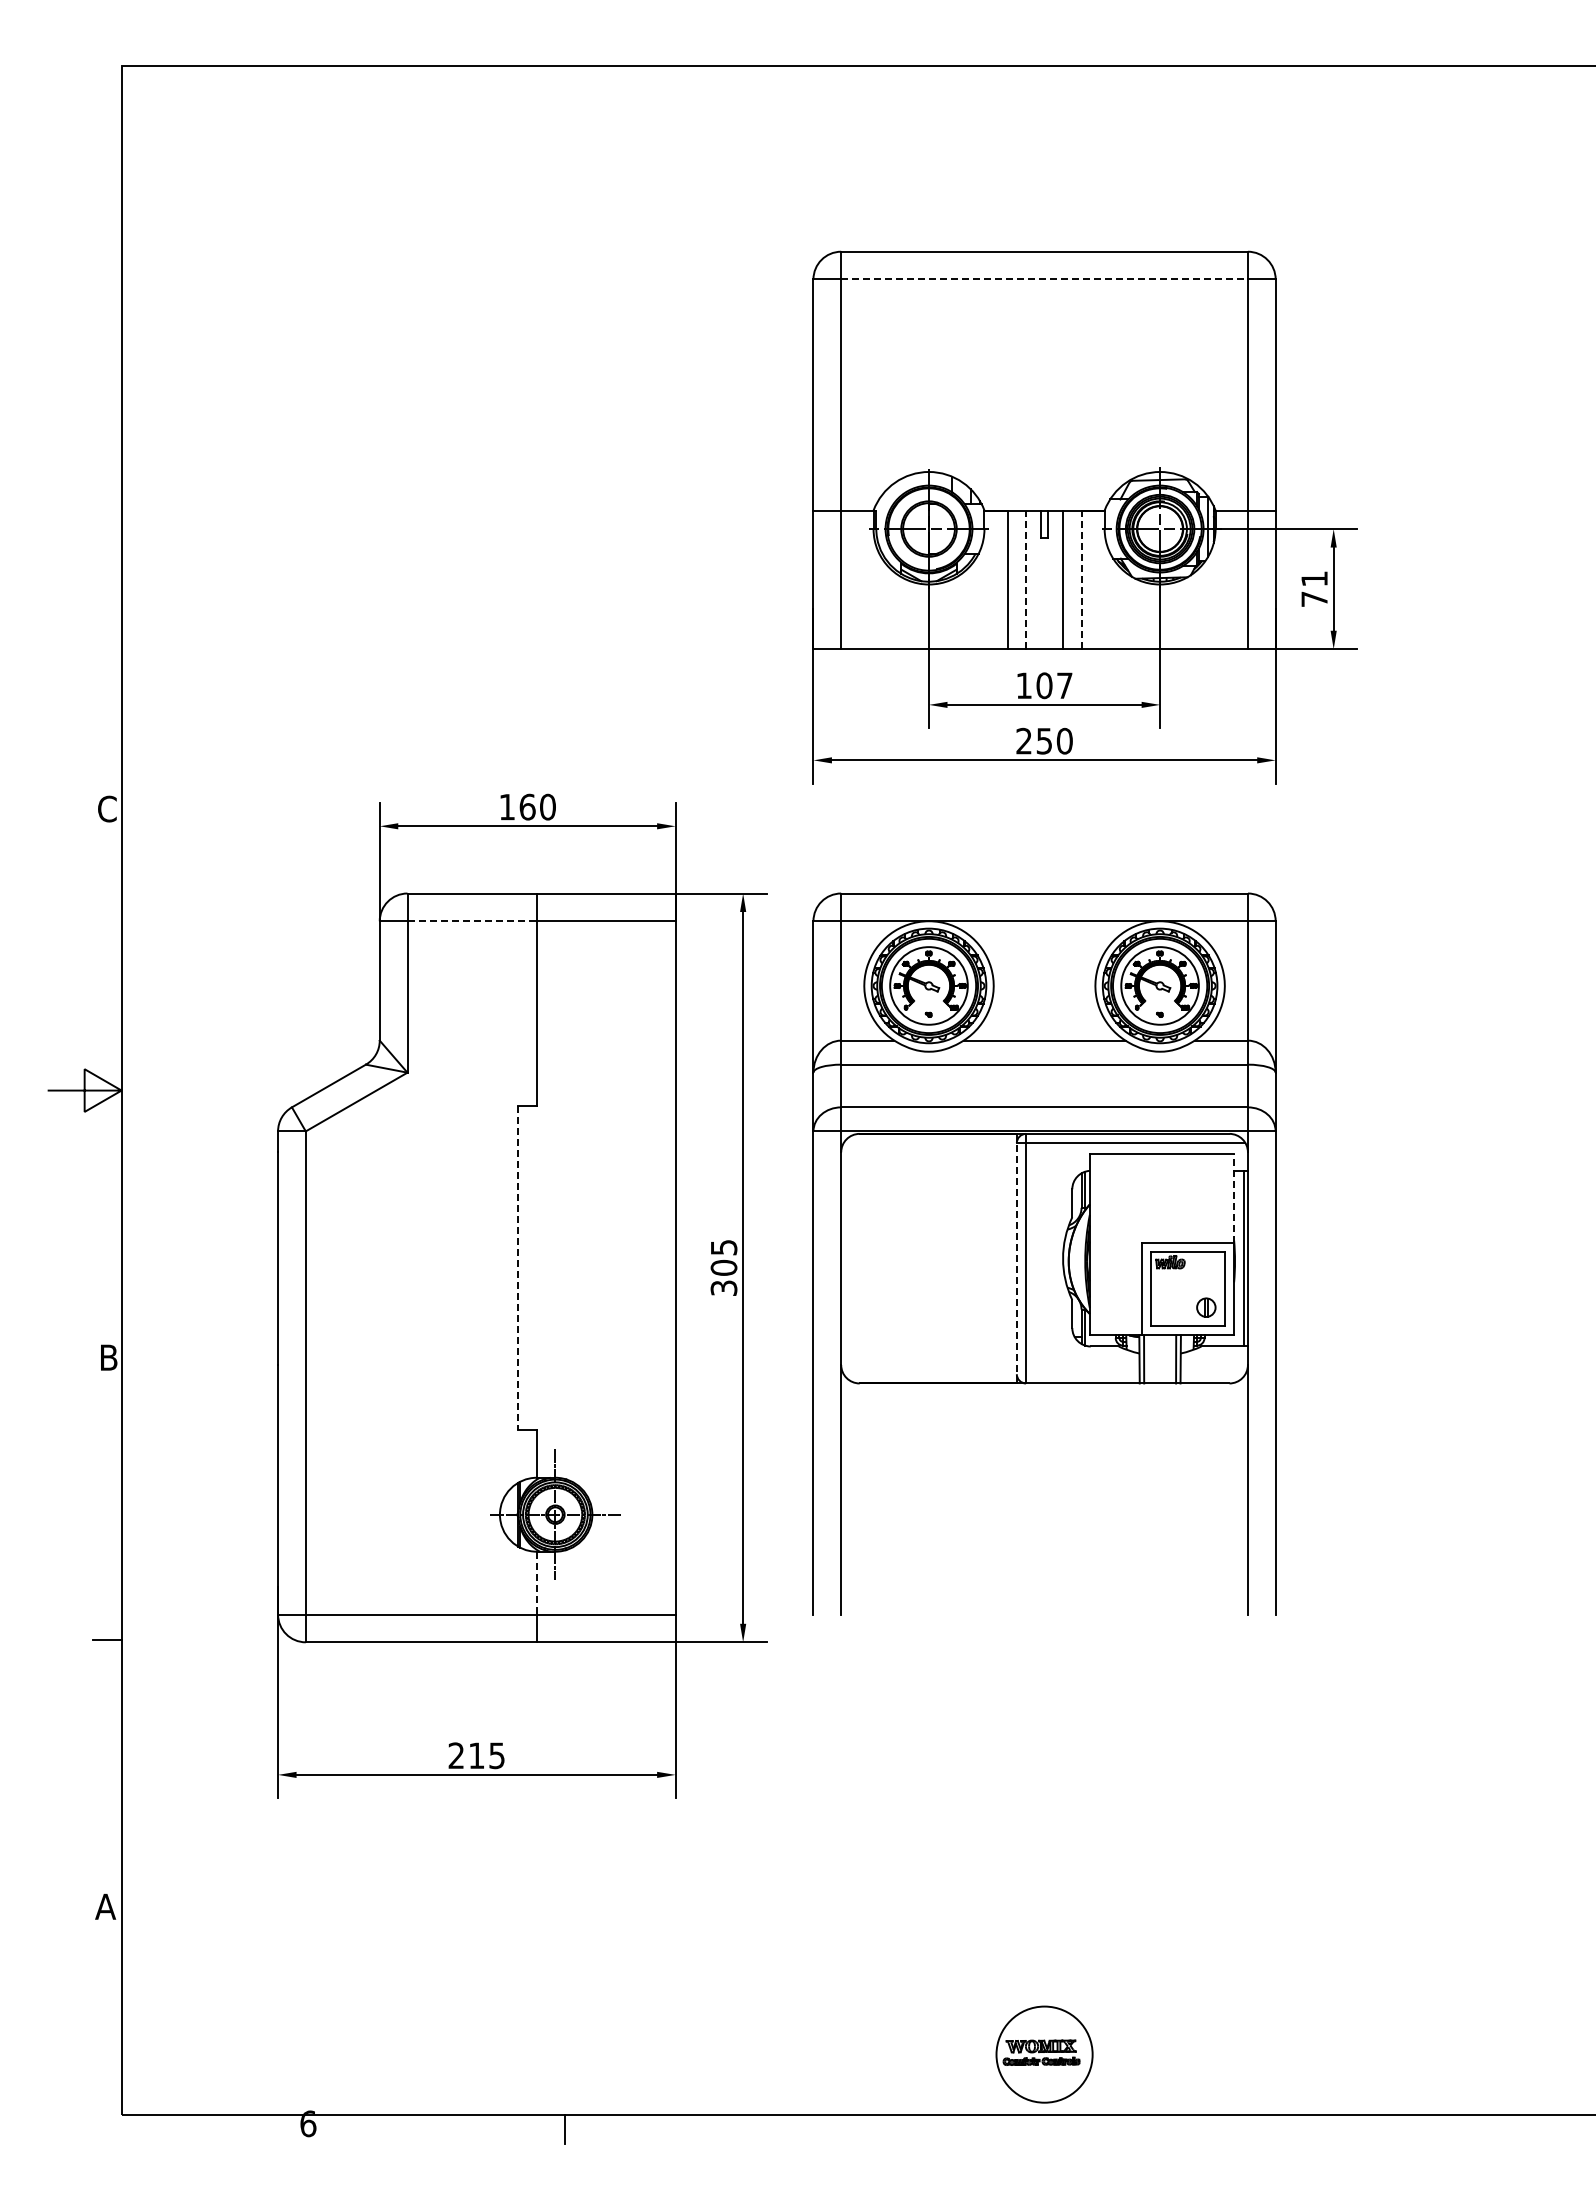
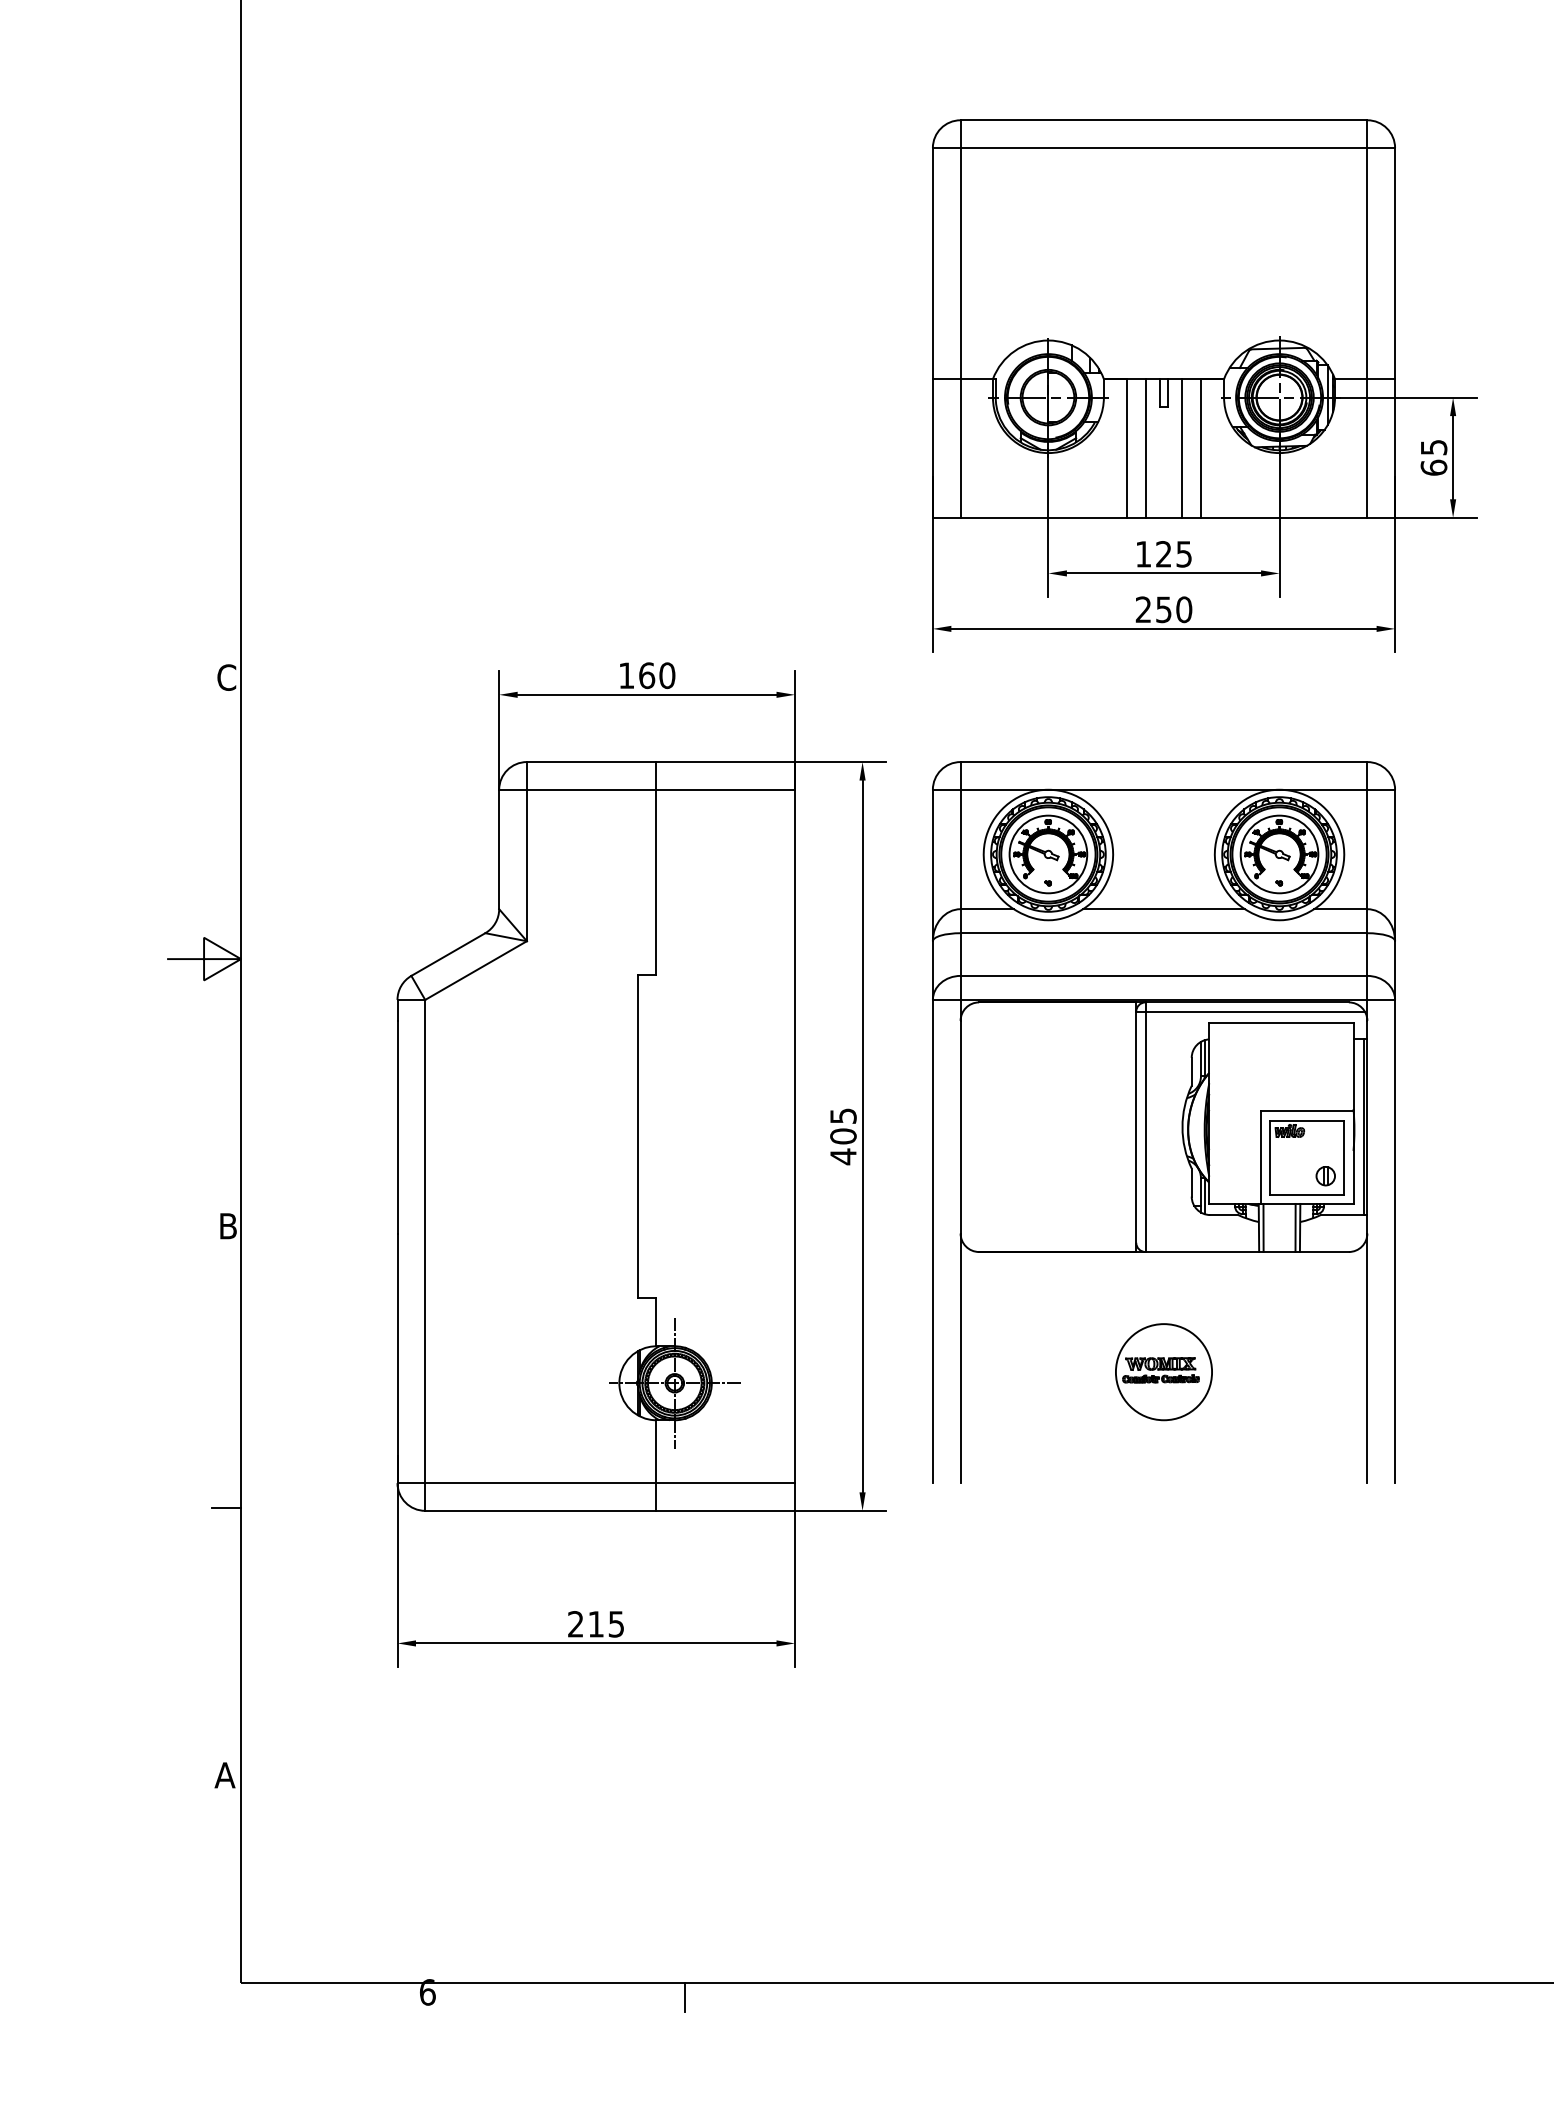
line: (1045, 279) -> (1164, 148), dashed -> solid
line: (1026, 579) -> (1145, 448), dashed -> solid
line: (1081, 579) -> (1200, 448), dashed -> solid
text: (1314, 589) -> (1433, 458), 71 -> 65
text: (1054, 685) -> (1173, 554), 107 -> 125
line: (472, 921) -> (591, 790), dashed -> solid
line: (1234, 1198) -> (1353, 1067), dashed -> solid
line: (1016, 1258) -> (1135, 1127), dashed -> solid
line: (518, 1267) -> (637, 1136), dashed -> solid
text: (723, 1287) -> (842, 1156), 305 -> 405
line: (536, 1583) -> (655, 1452), dashed -> solid
part: (1044, 2054) -> (1163, 1372), moved

